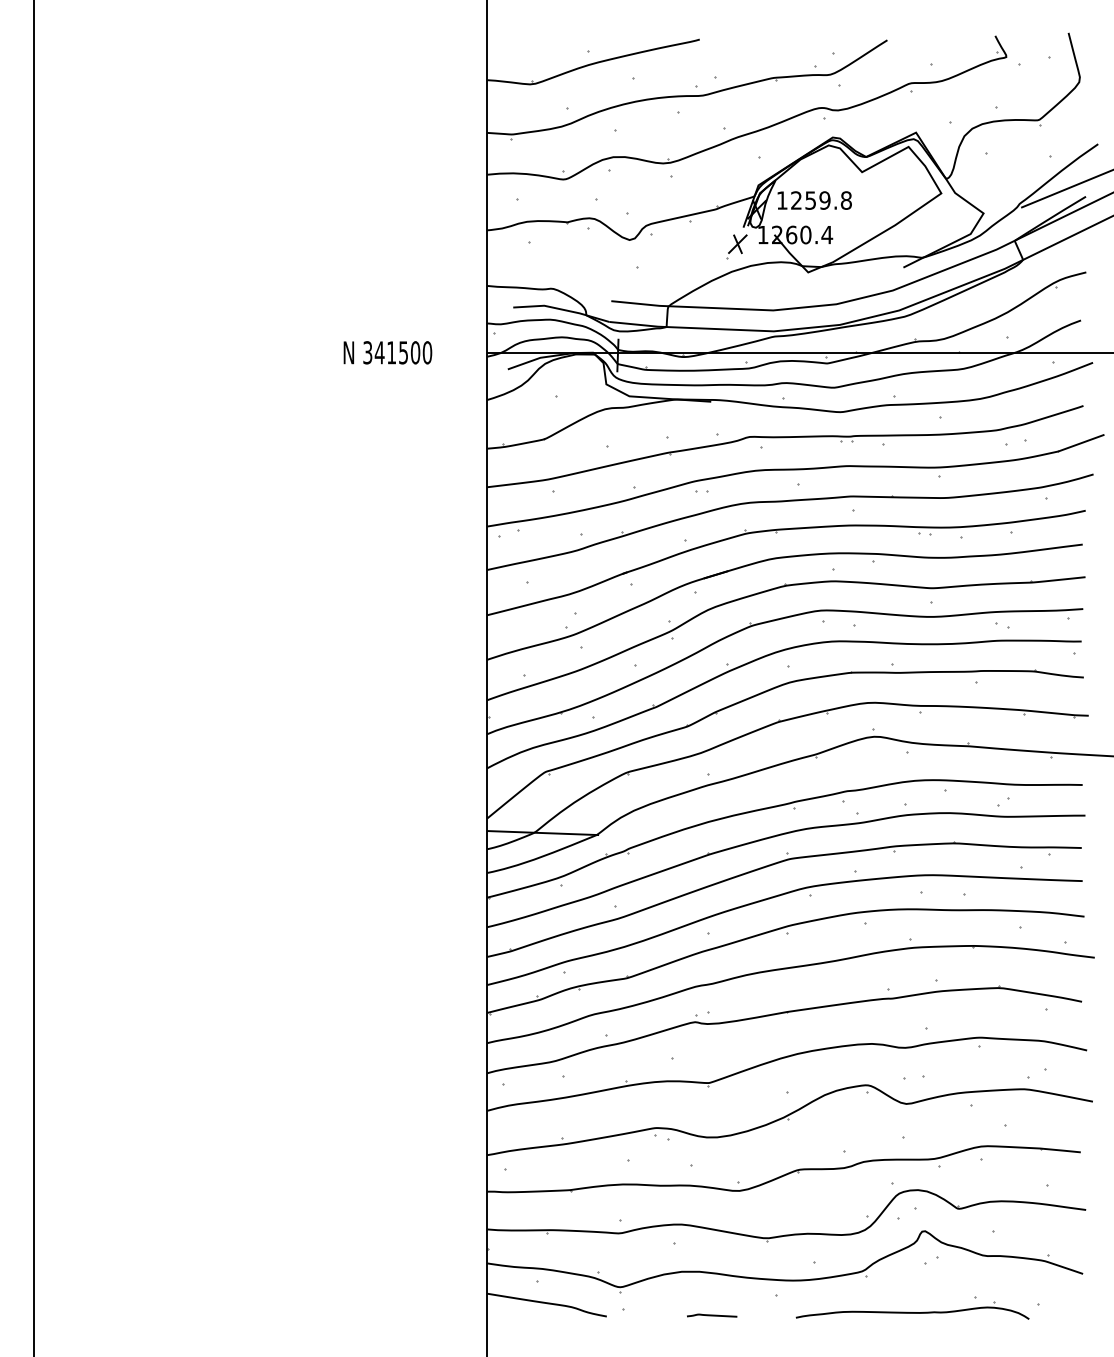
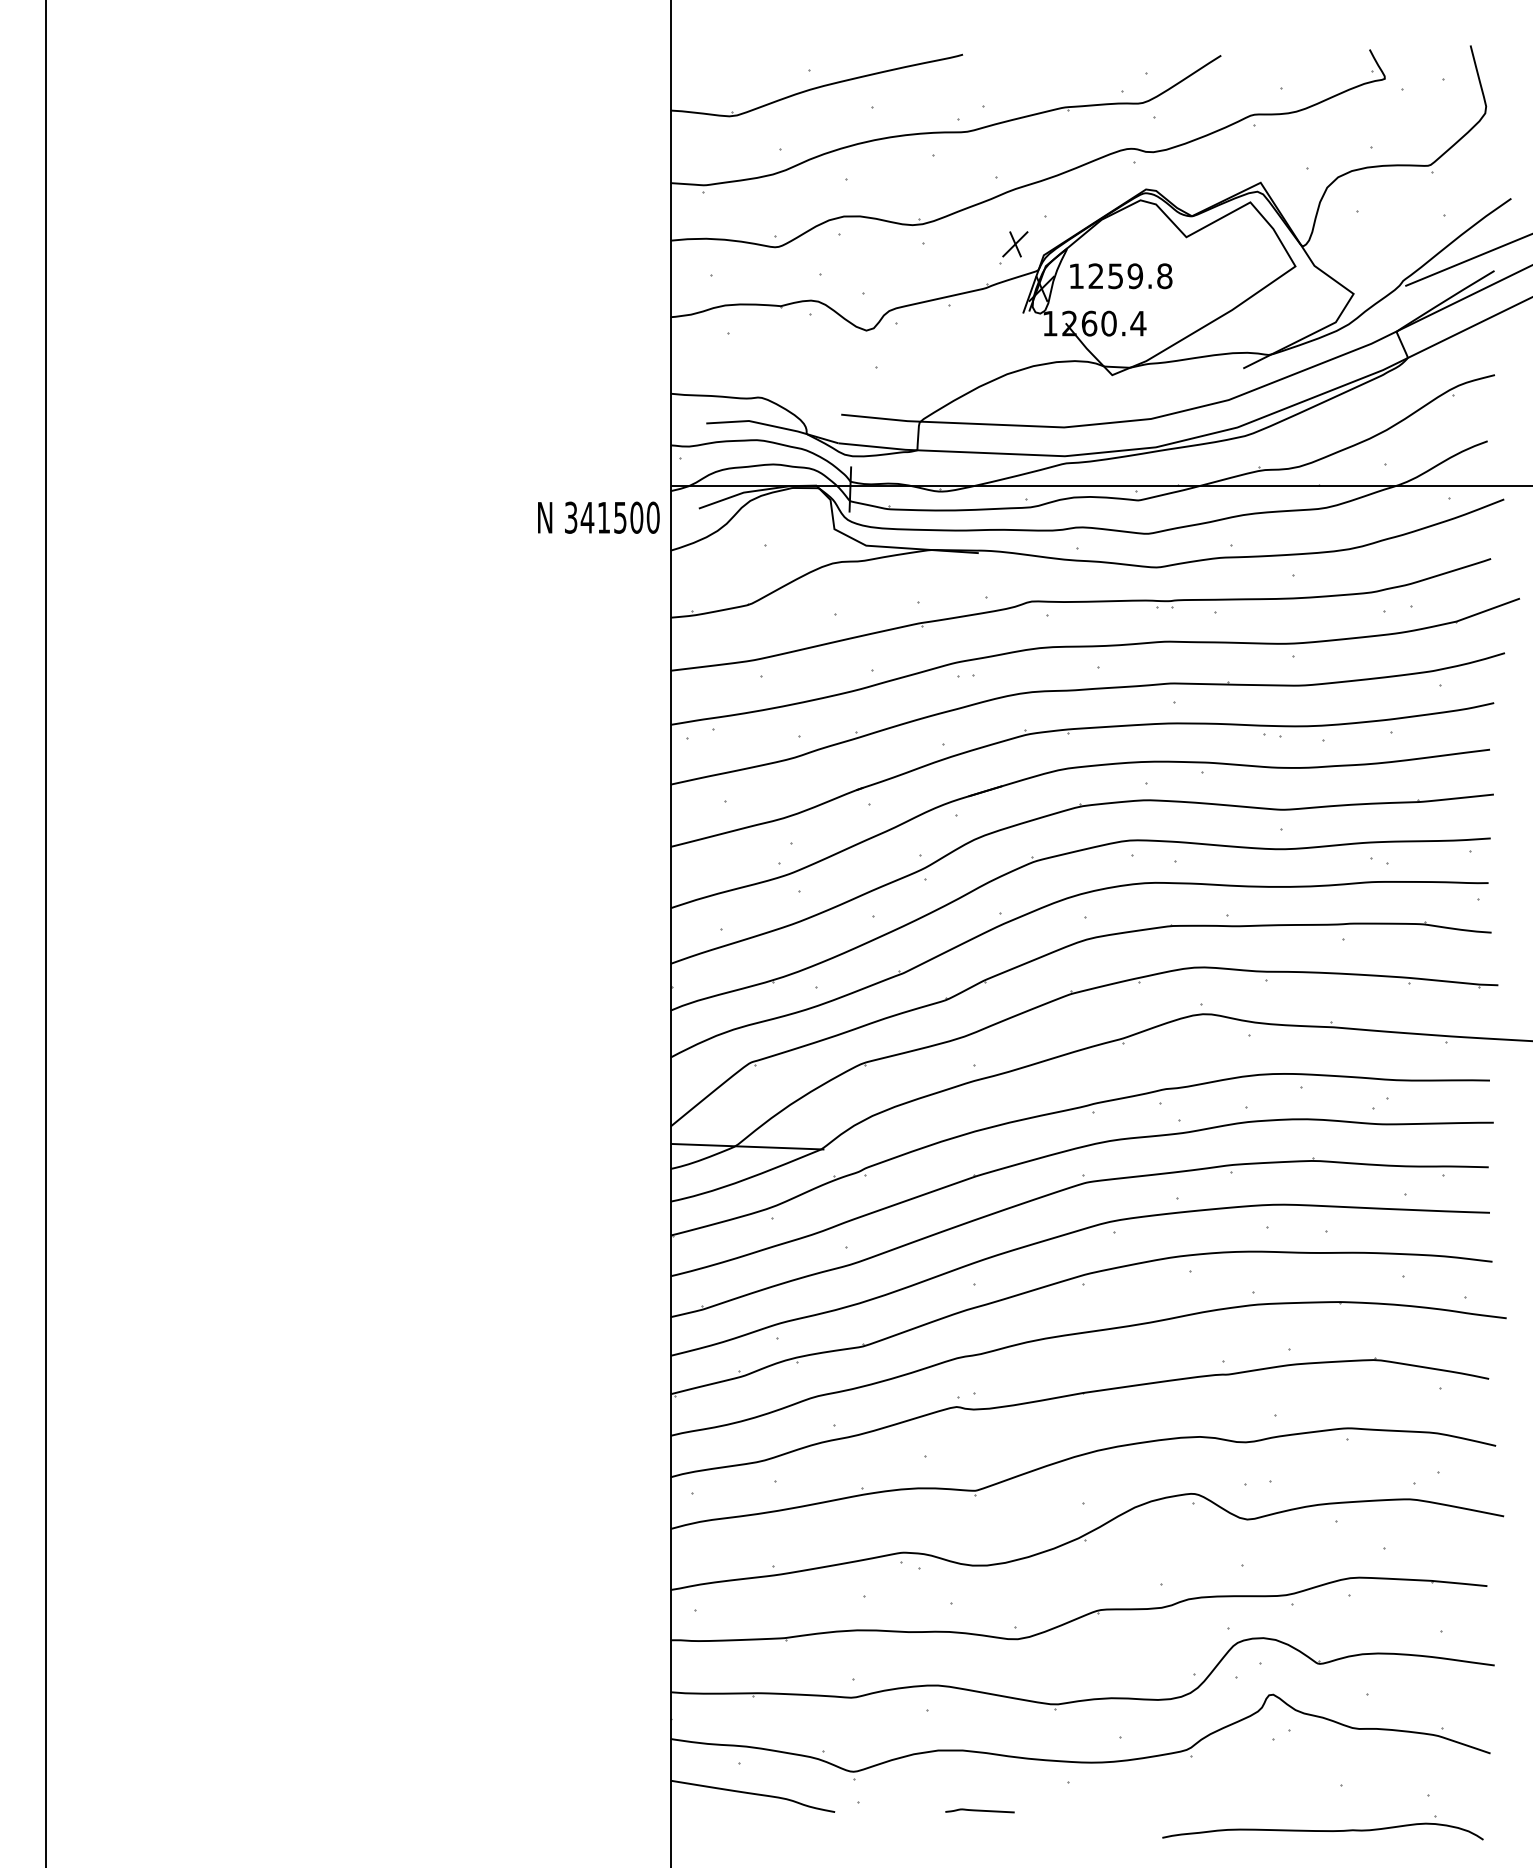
part: (736, 246) -> (1013, 247), moved
text: (387, 352) -> (598, 517), moved
part: (912, 1310) -> (1322, 1827), moved

